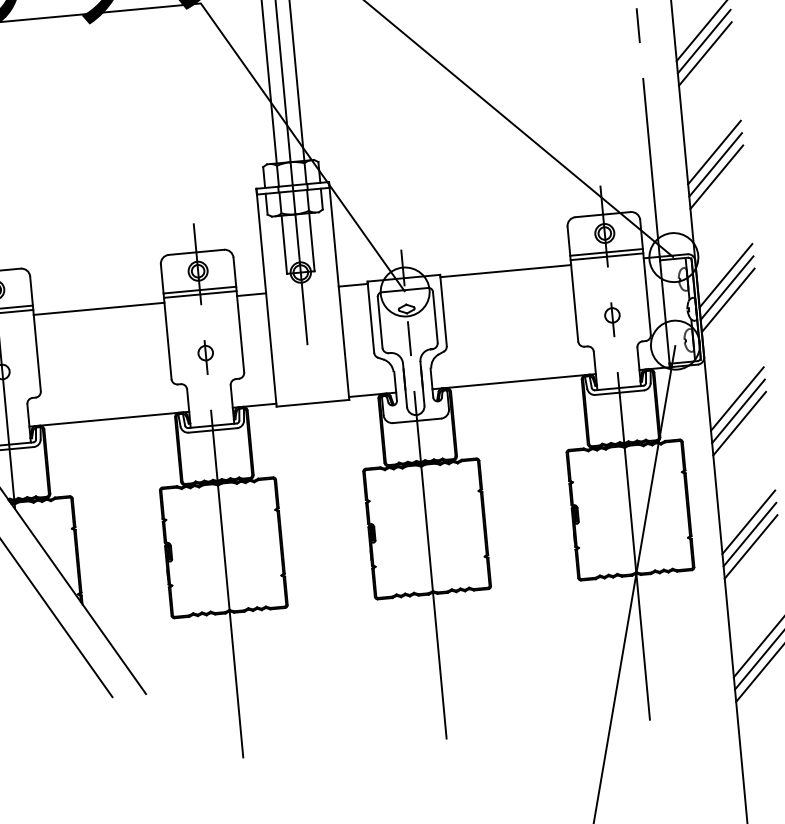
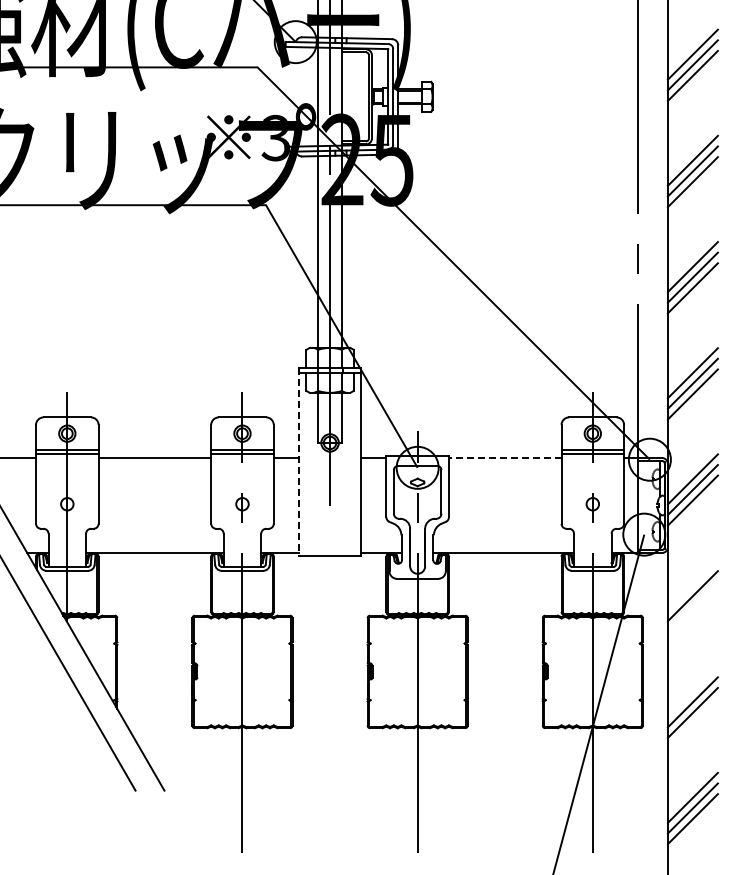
line: (504, 270) -> (504, 457), solid -> dashed
line: (266, 297) -> (298, 461), solid -> dashed
line: (736, 399) -> (692, 585), removed
line: (739, 423) -> (692, 606), removed
line: (748, 522) -> (692, 691), removed

